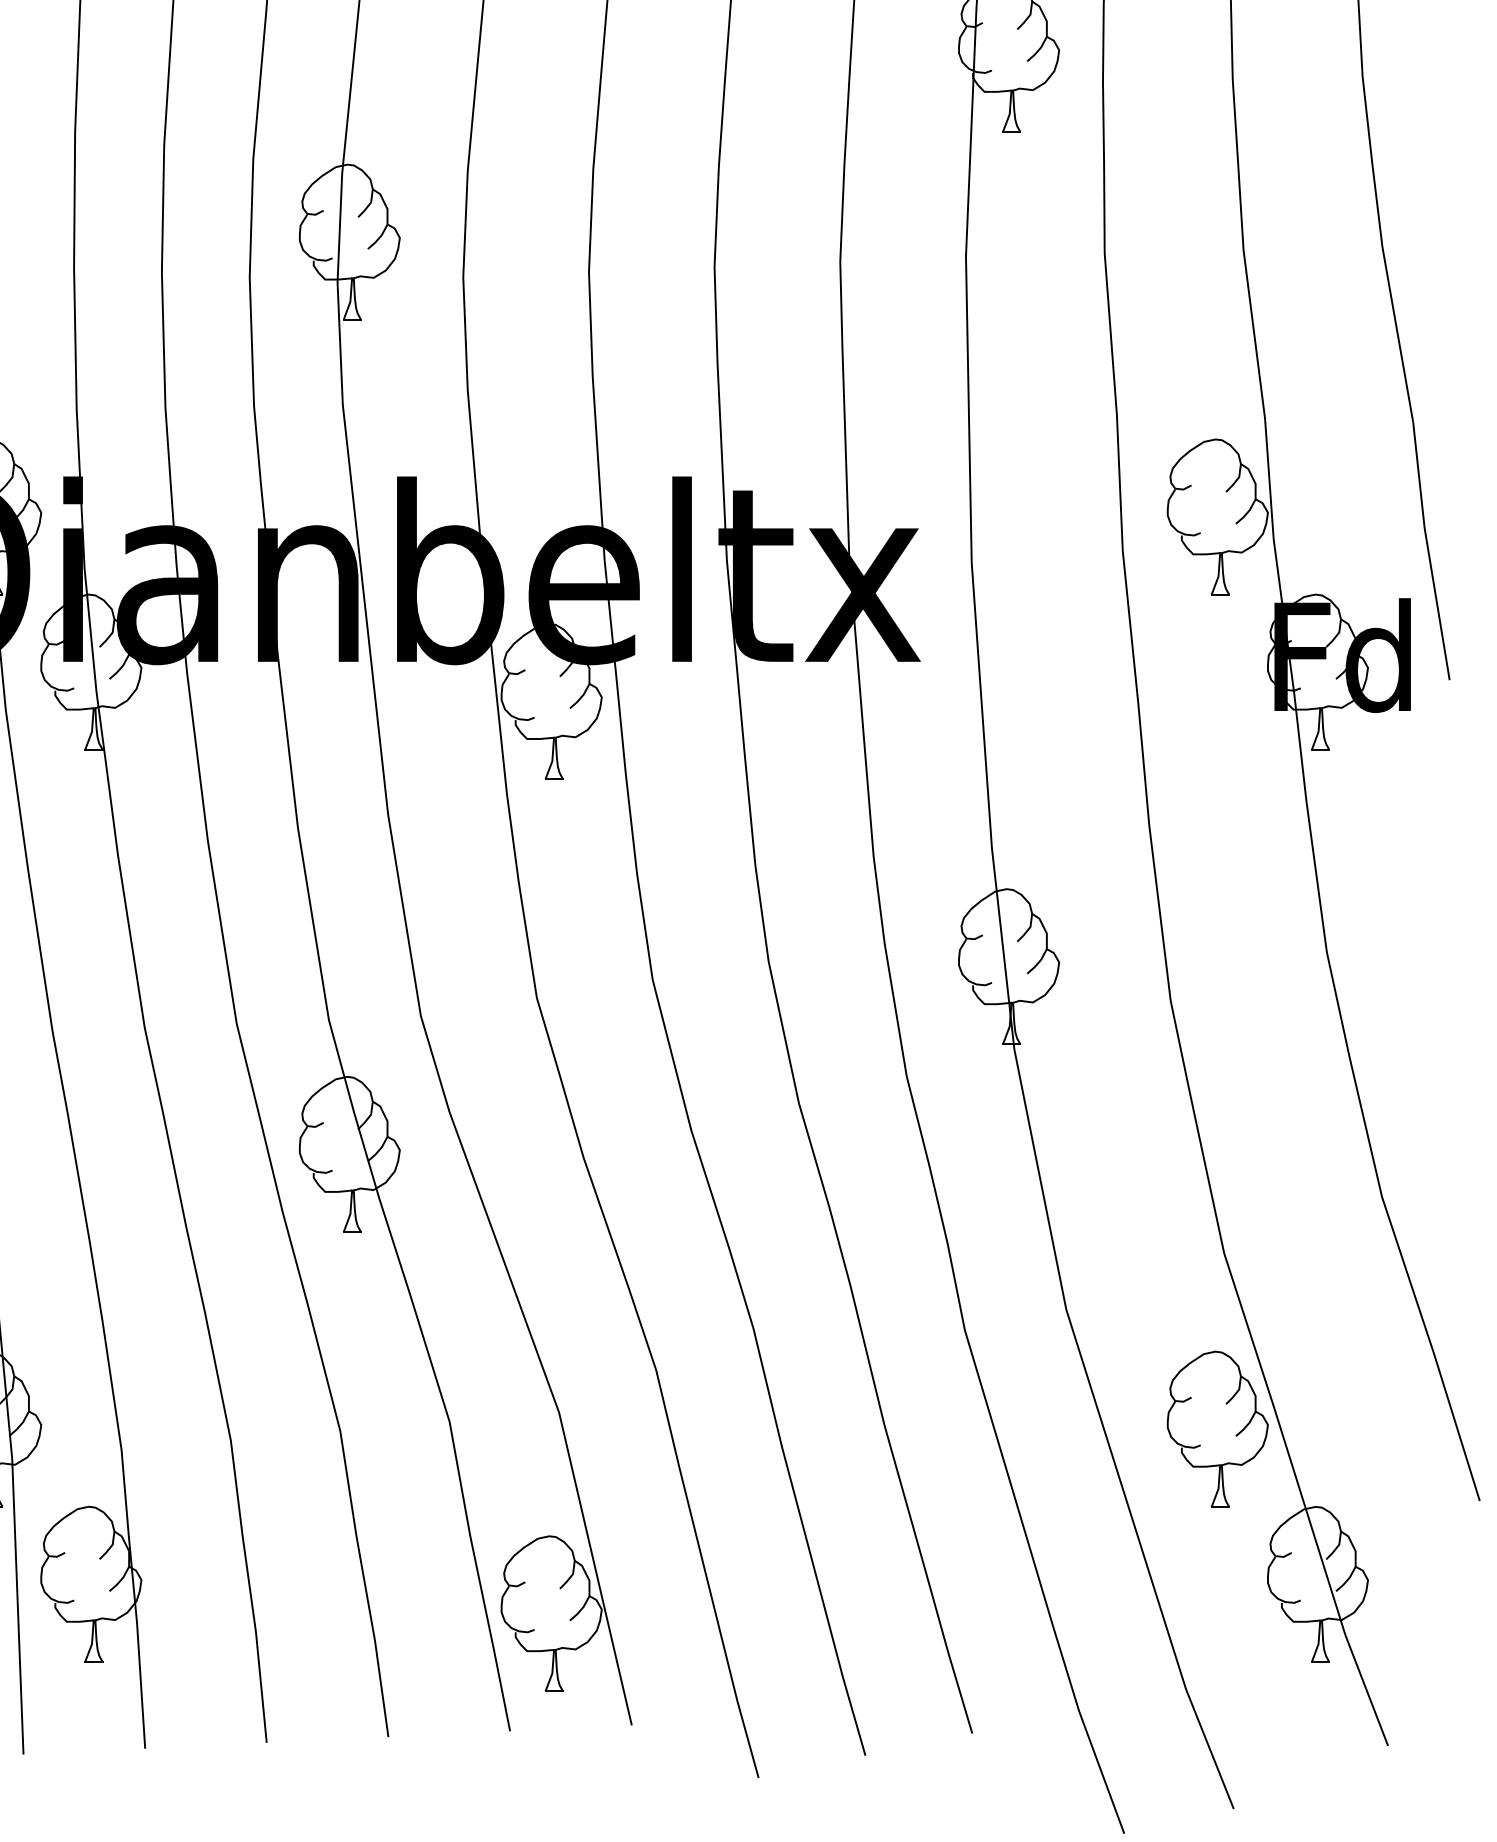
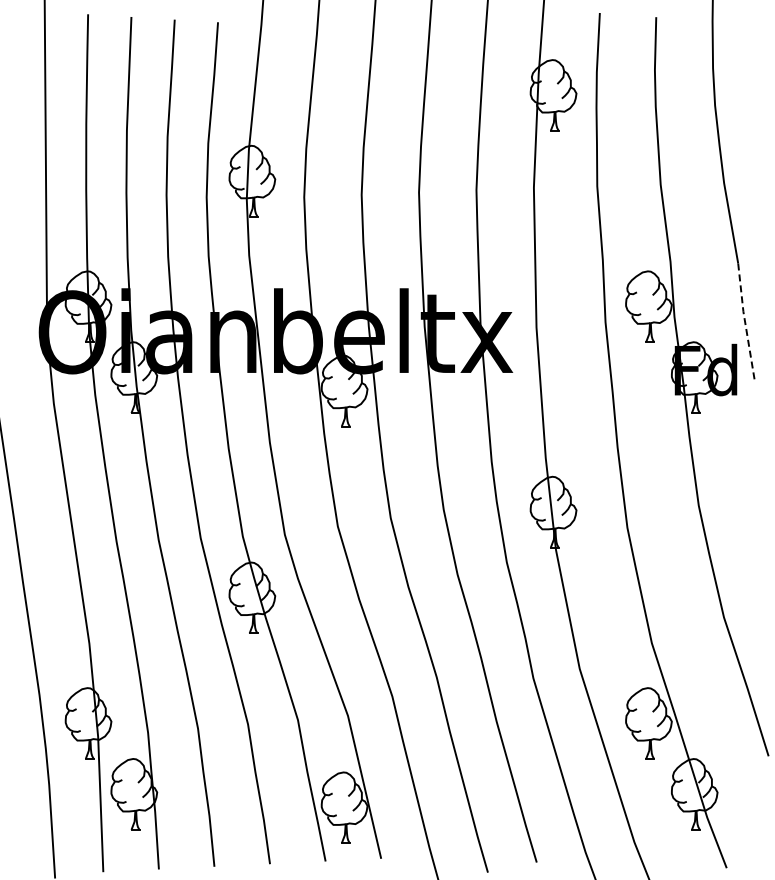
line: (1429, 551) -> (745, 322), solid -> dashed

